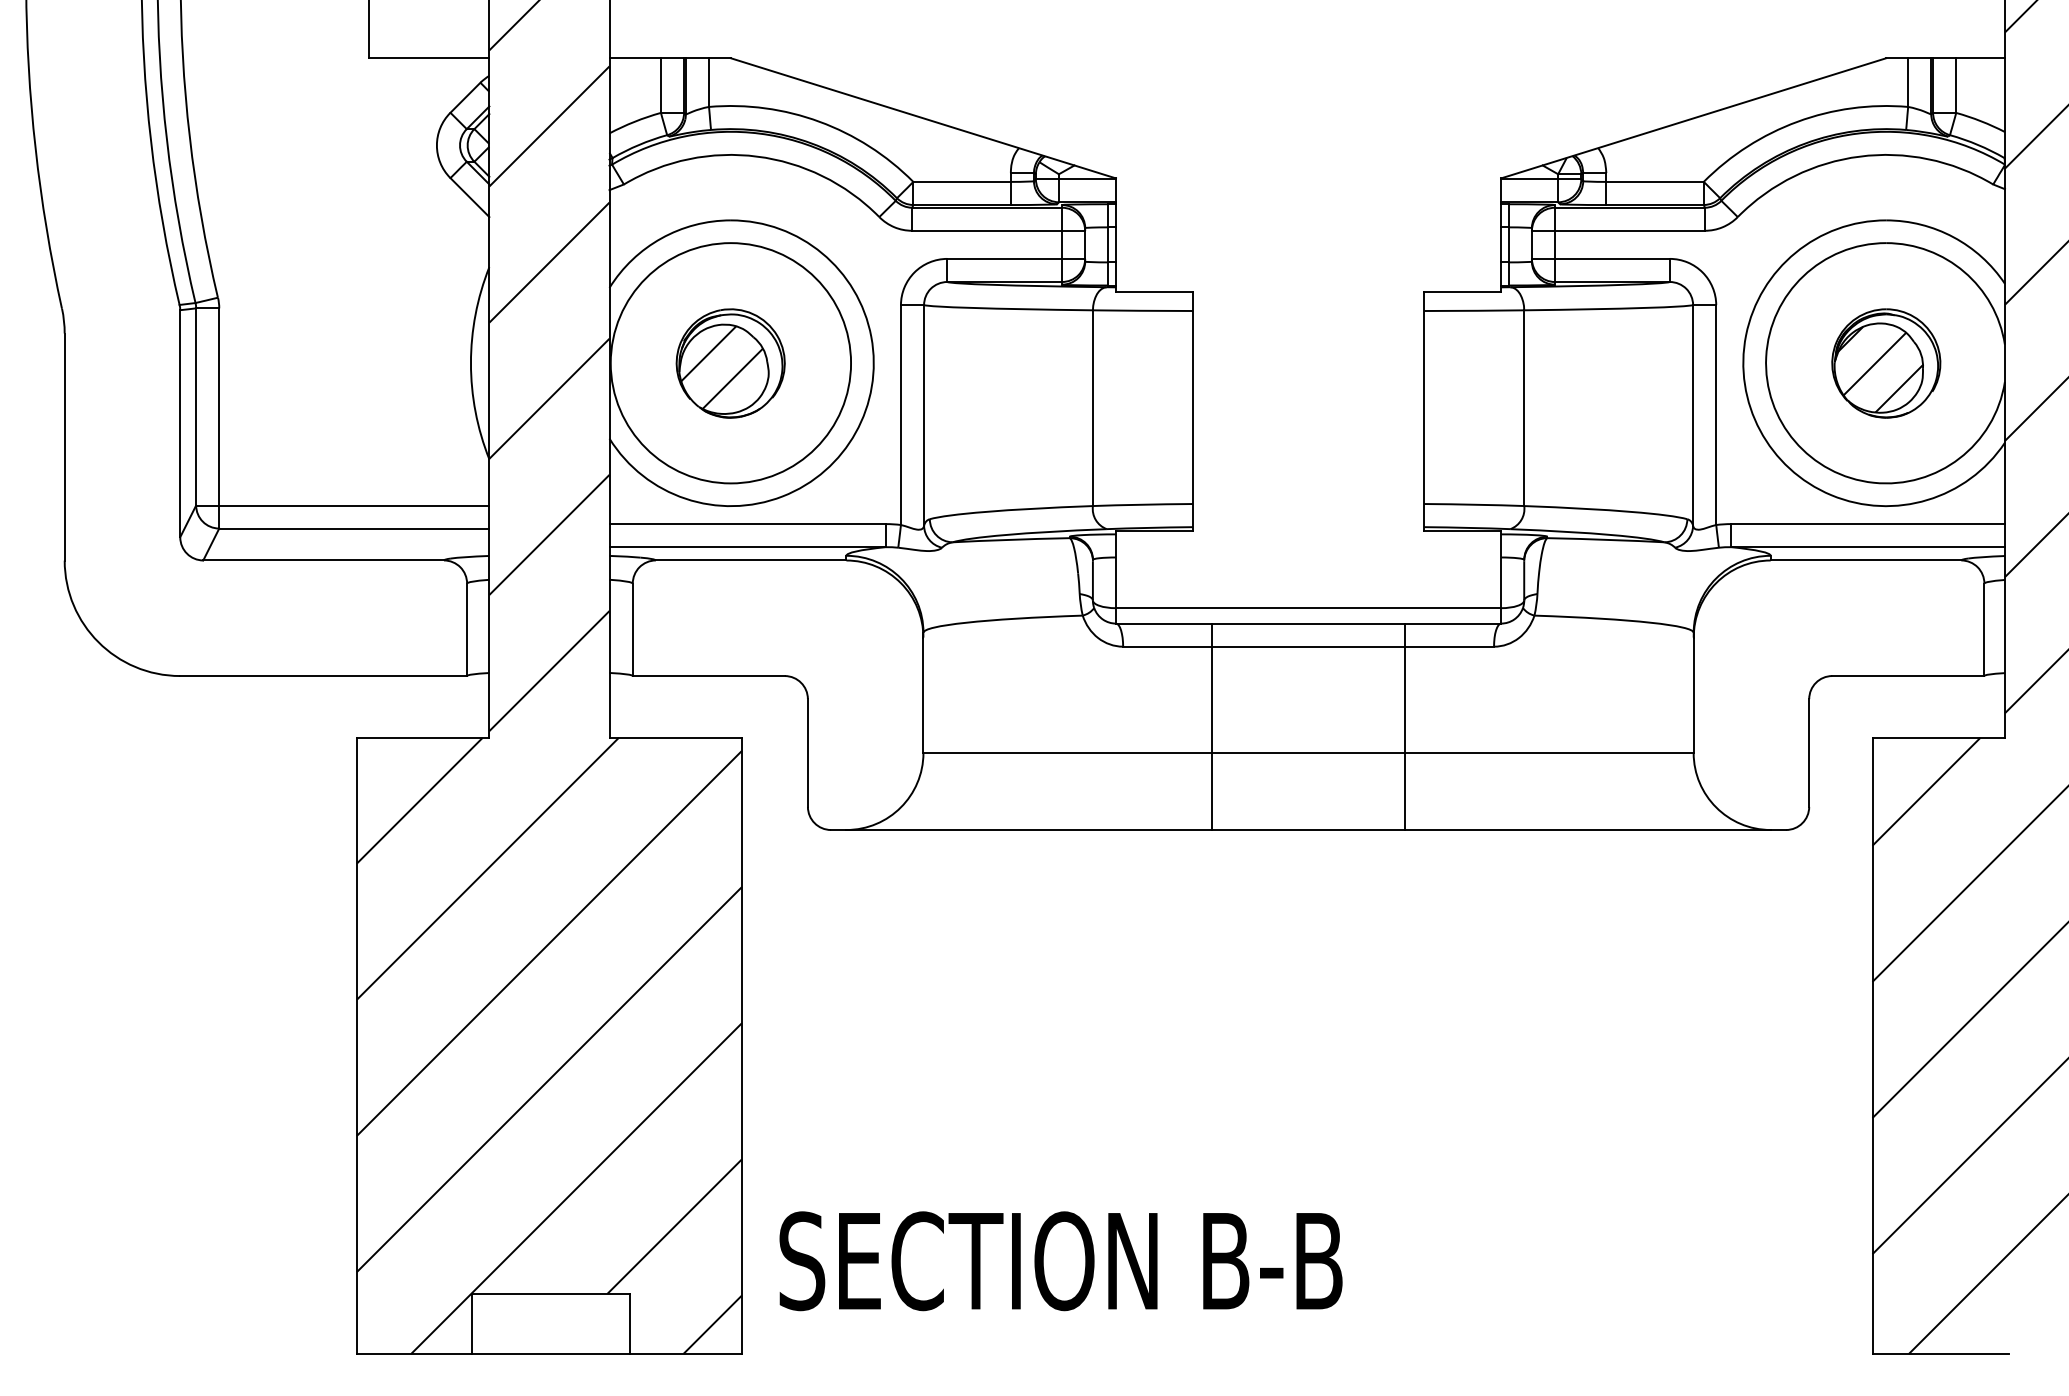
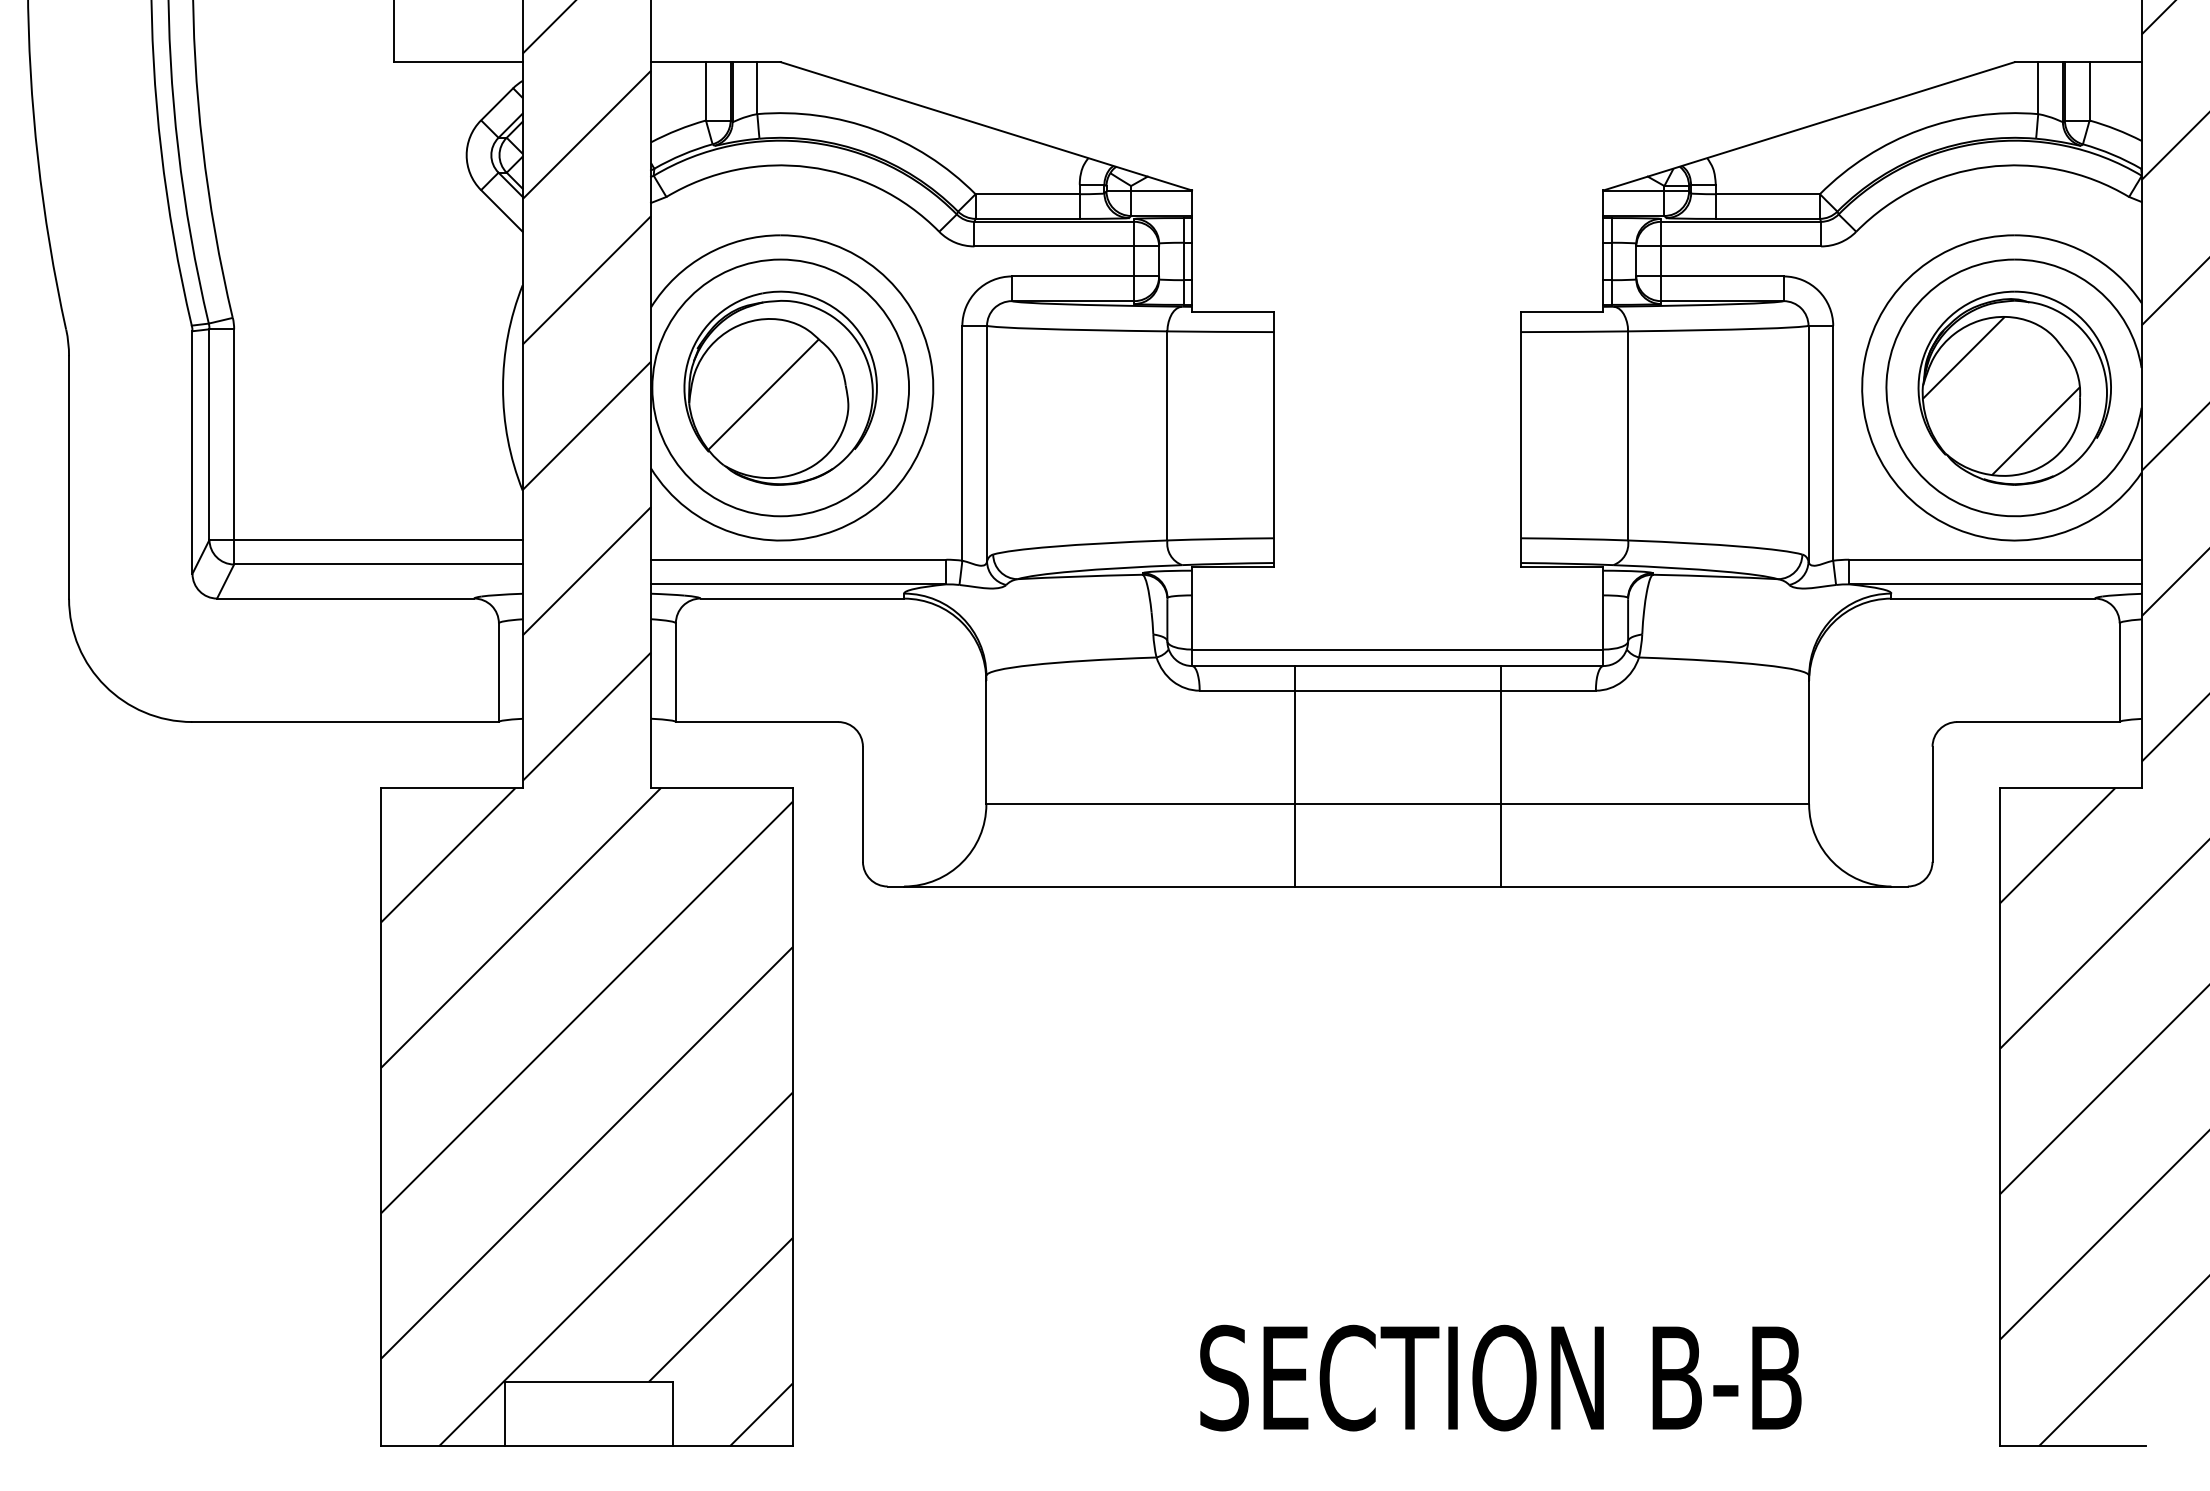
part: (730, 363) -> (780, 388), size x1.67
part: (1886, 363) -> (2015, 388), size x1.67
text: (1060, 1261) -> (1500, 1378), moved

